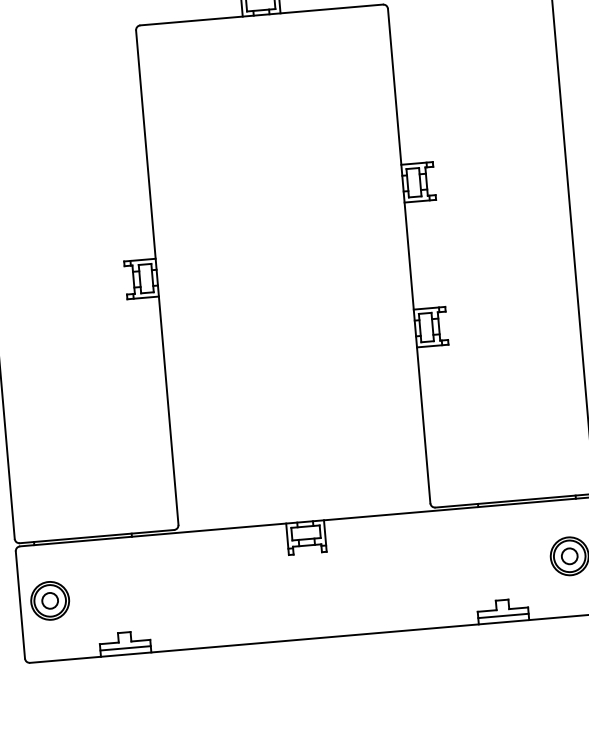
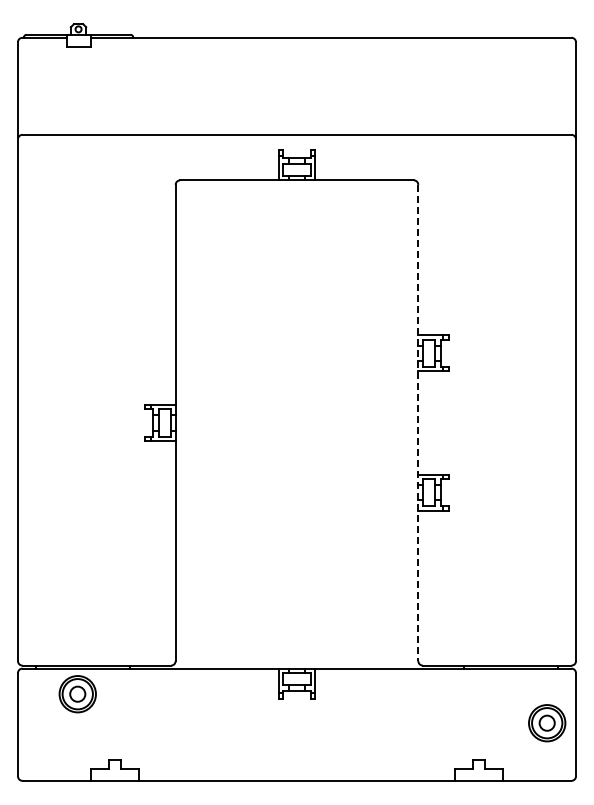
line: (409, 256) -> (418, 423), solid -> dashed
part: (49, 601) -> (77, 694), moved
line: (502, 615) -> (478, 774), removed
line: (125, 648) -> (114, 774), removed

